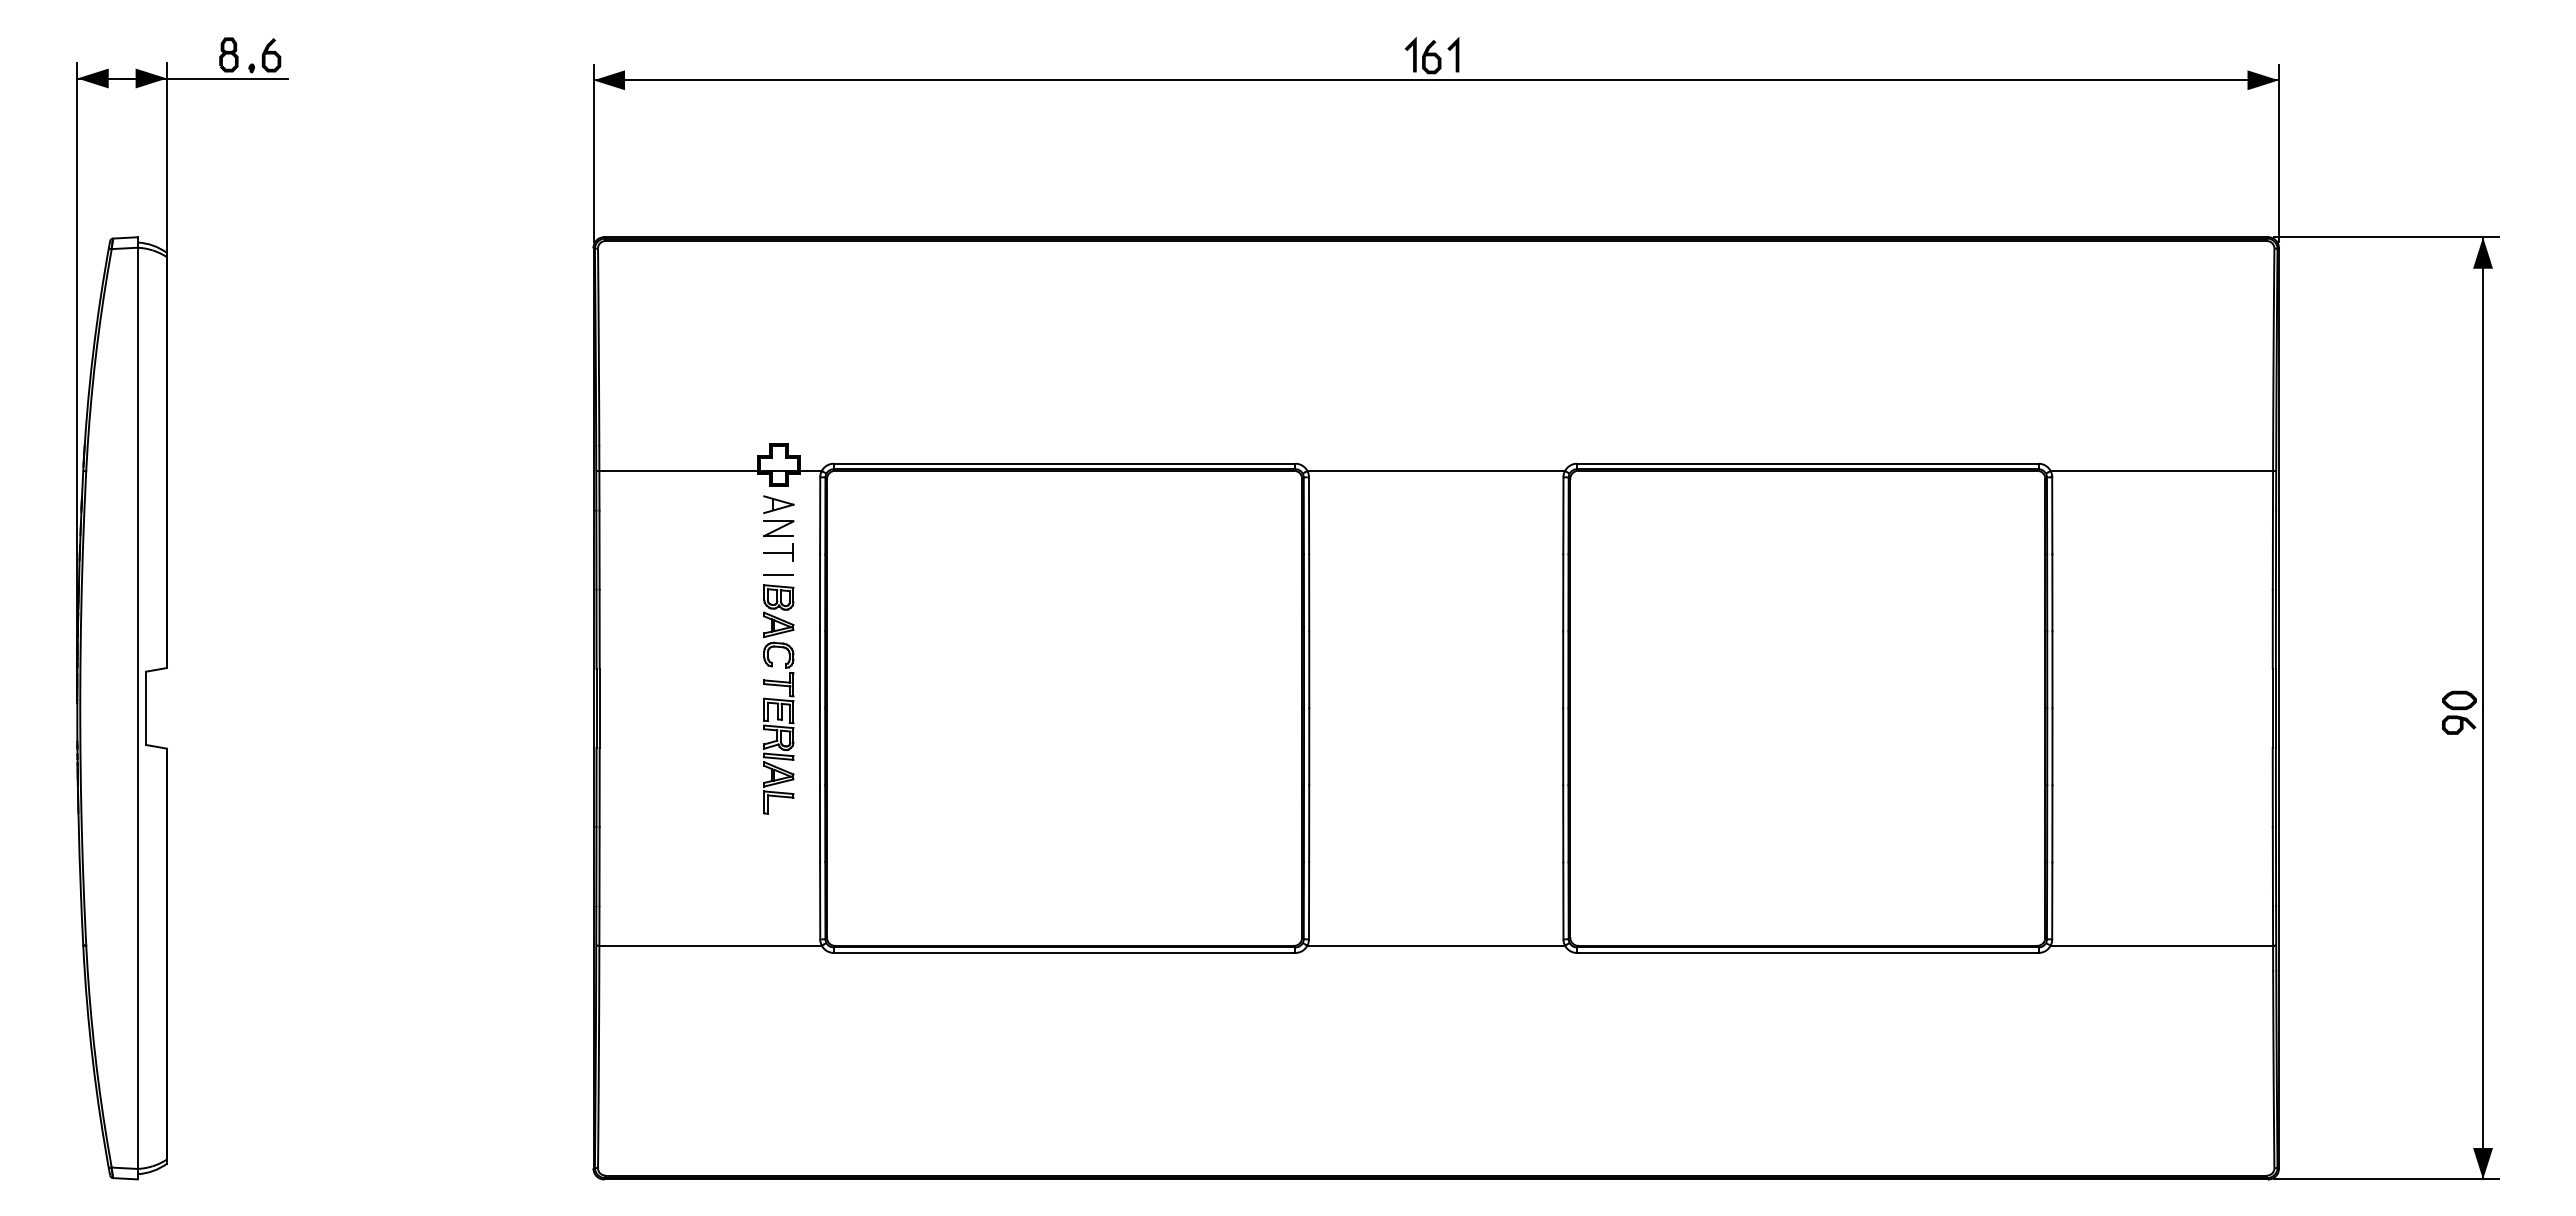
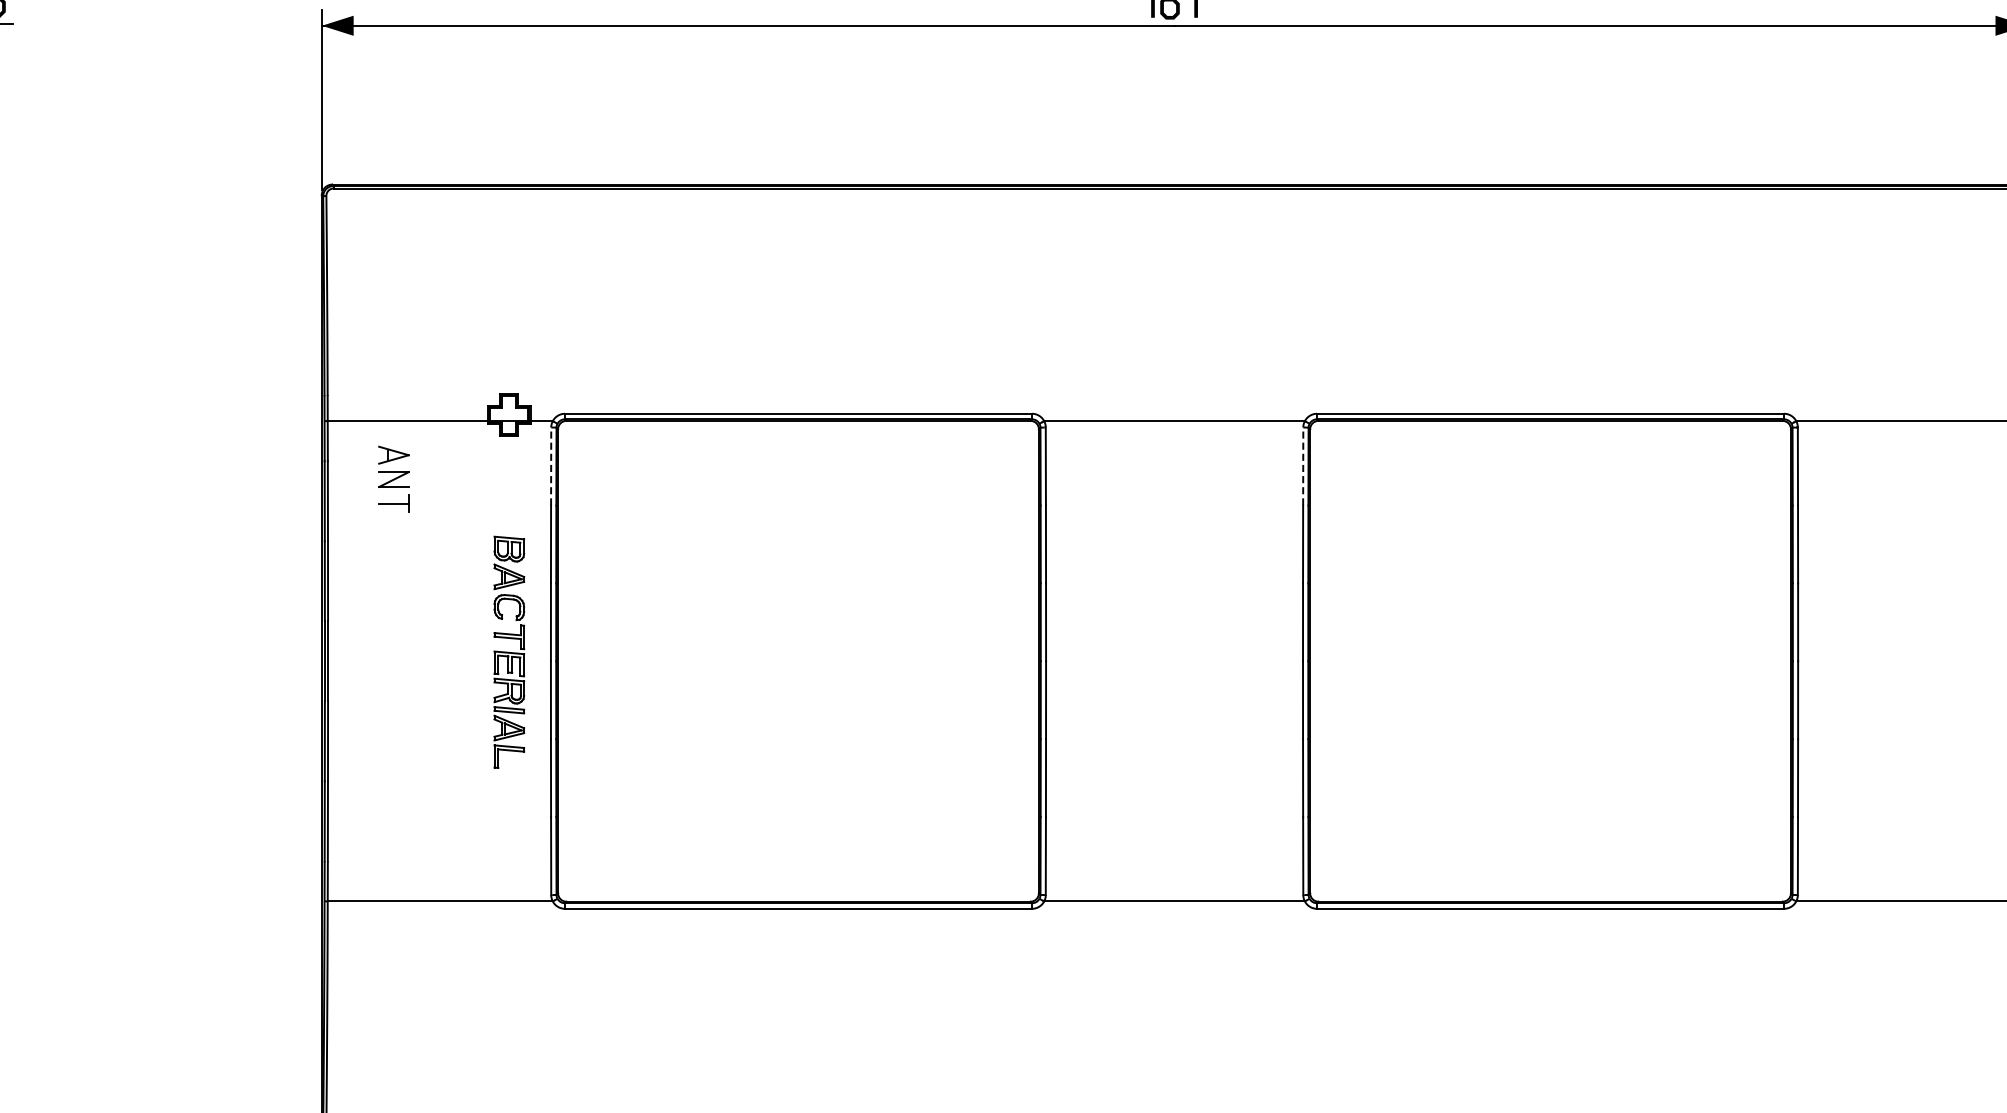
line: (820, 515) -> (551, 466), solid -> dashed
line: (1563, 515) -> (1303, 466), solid -> dashed
part: (778, 528) -> (393, 479), moved
line: (778, 574) -> (508, 525), removed

